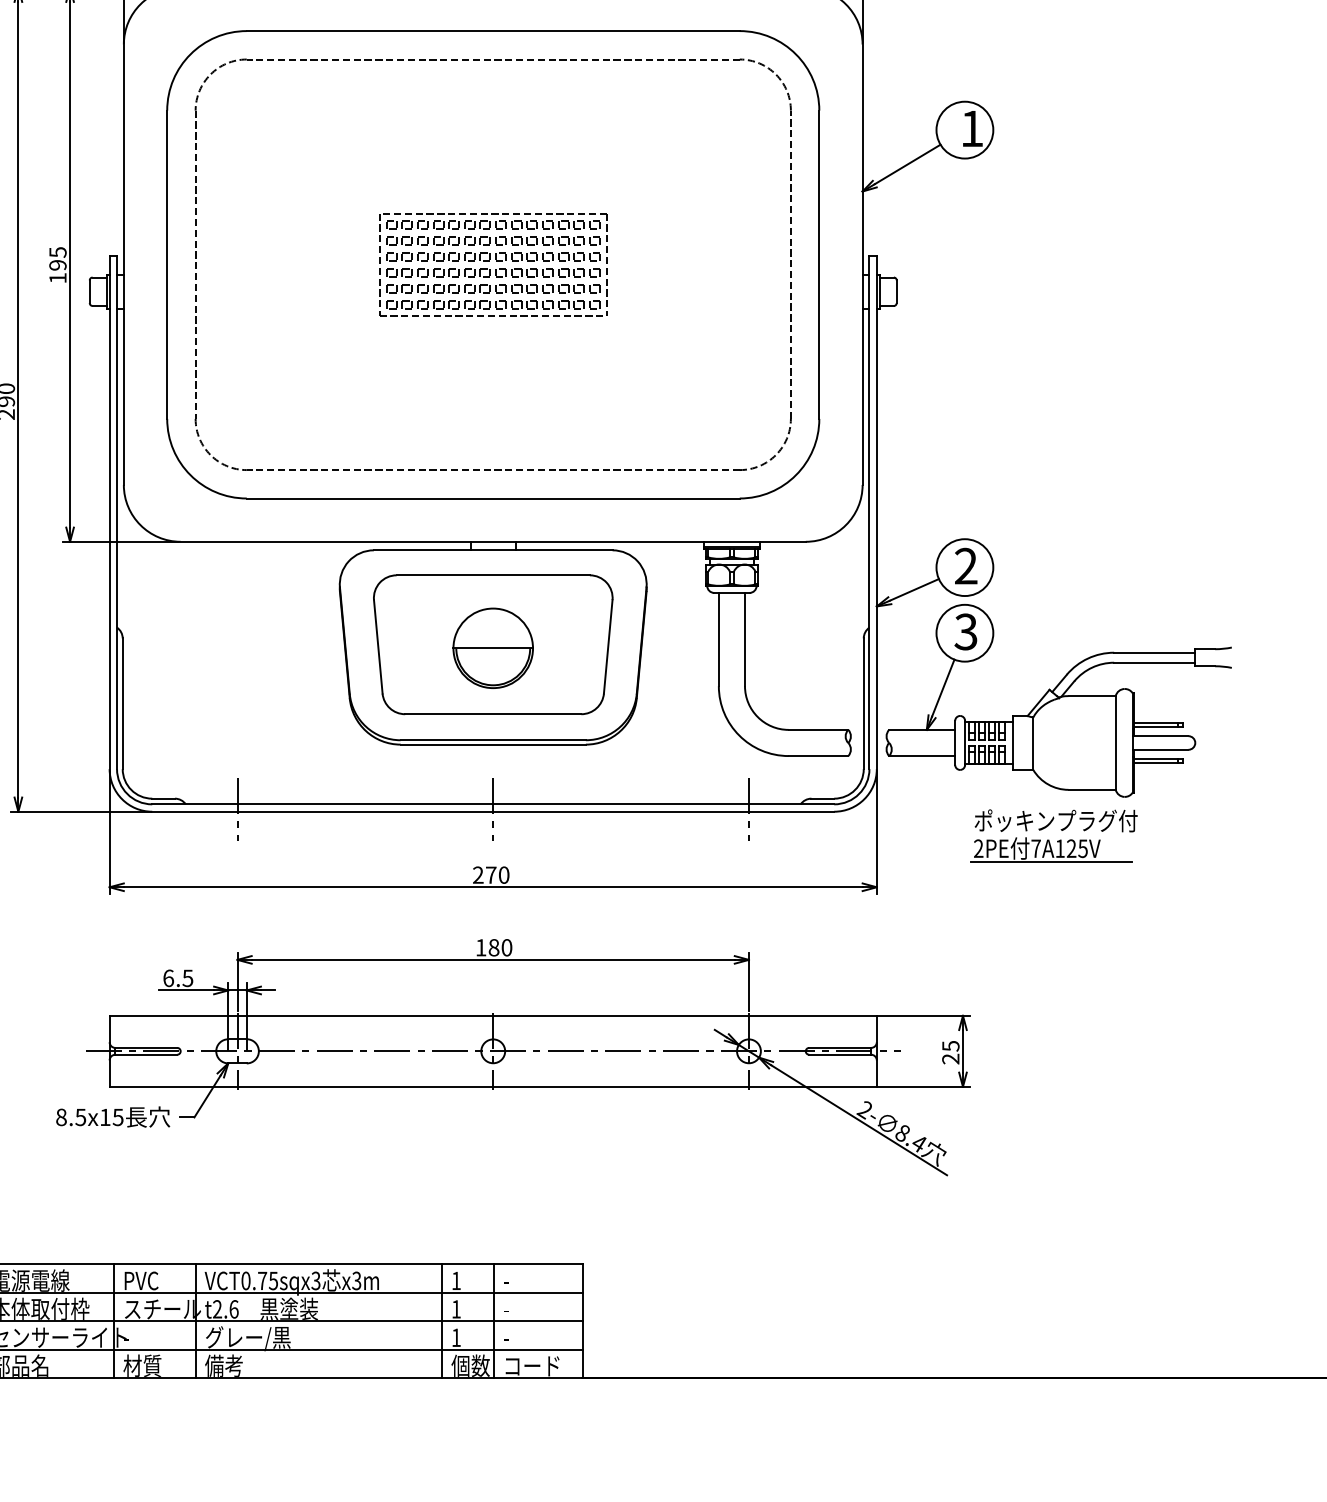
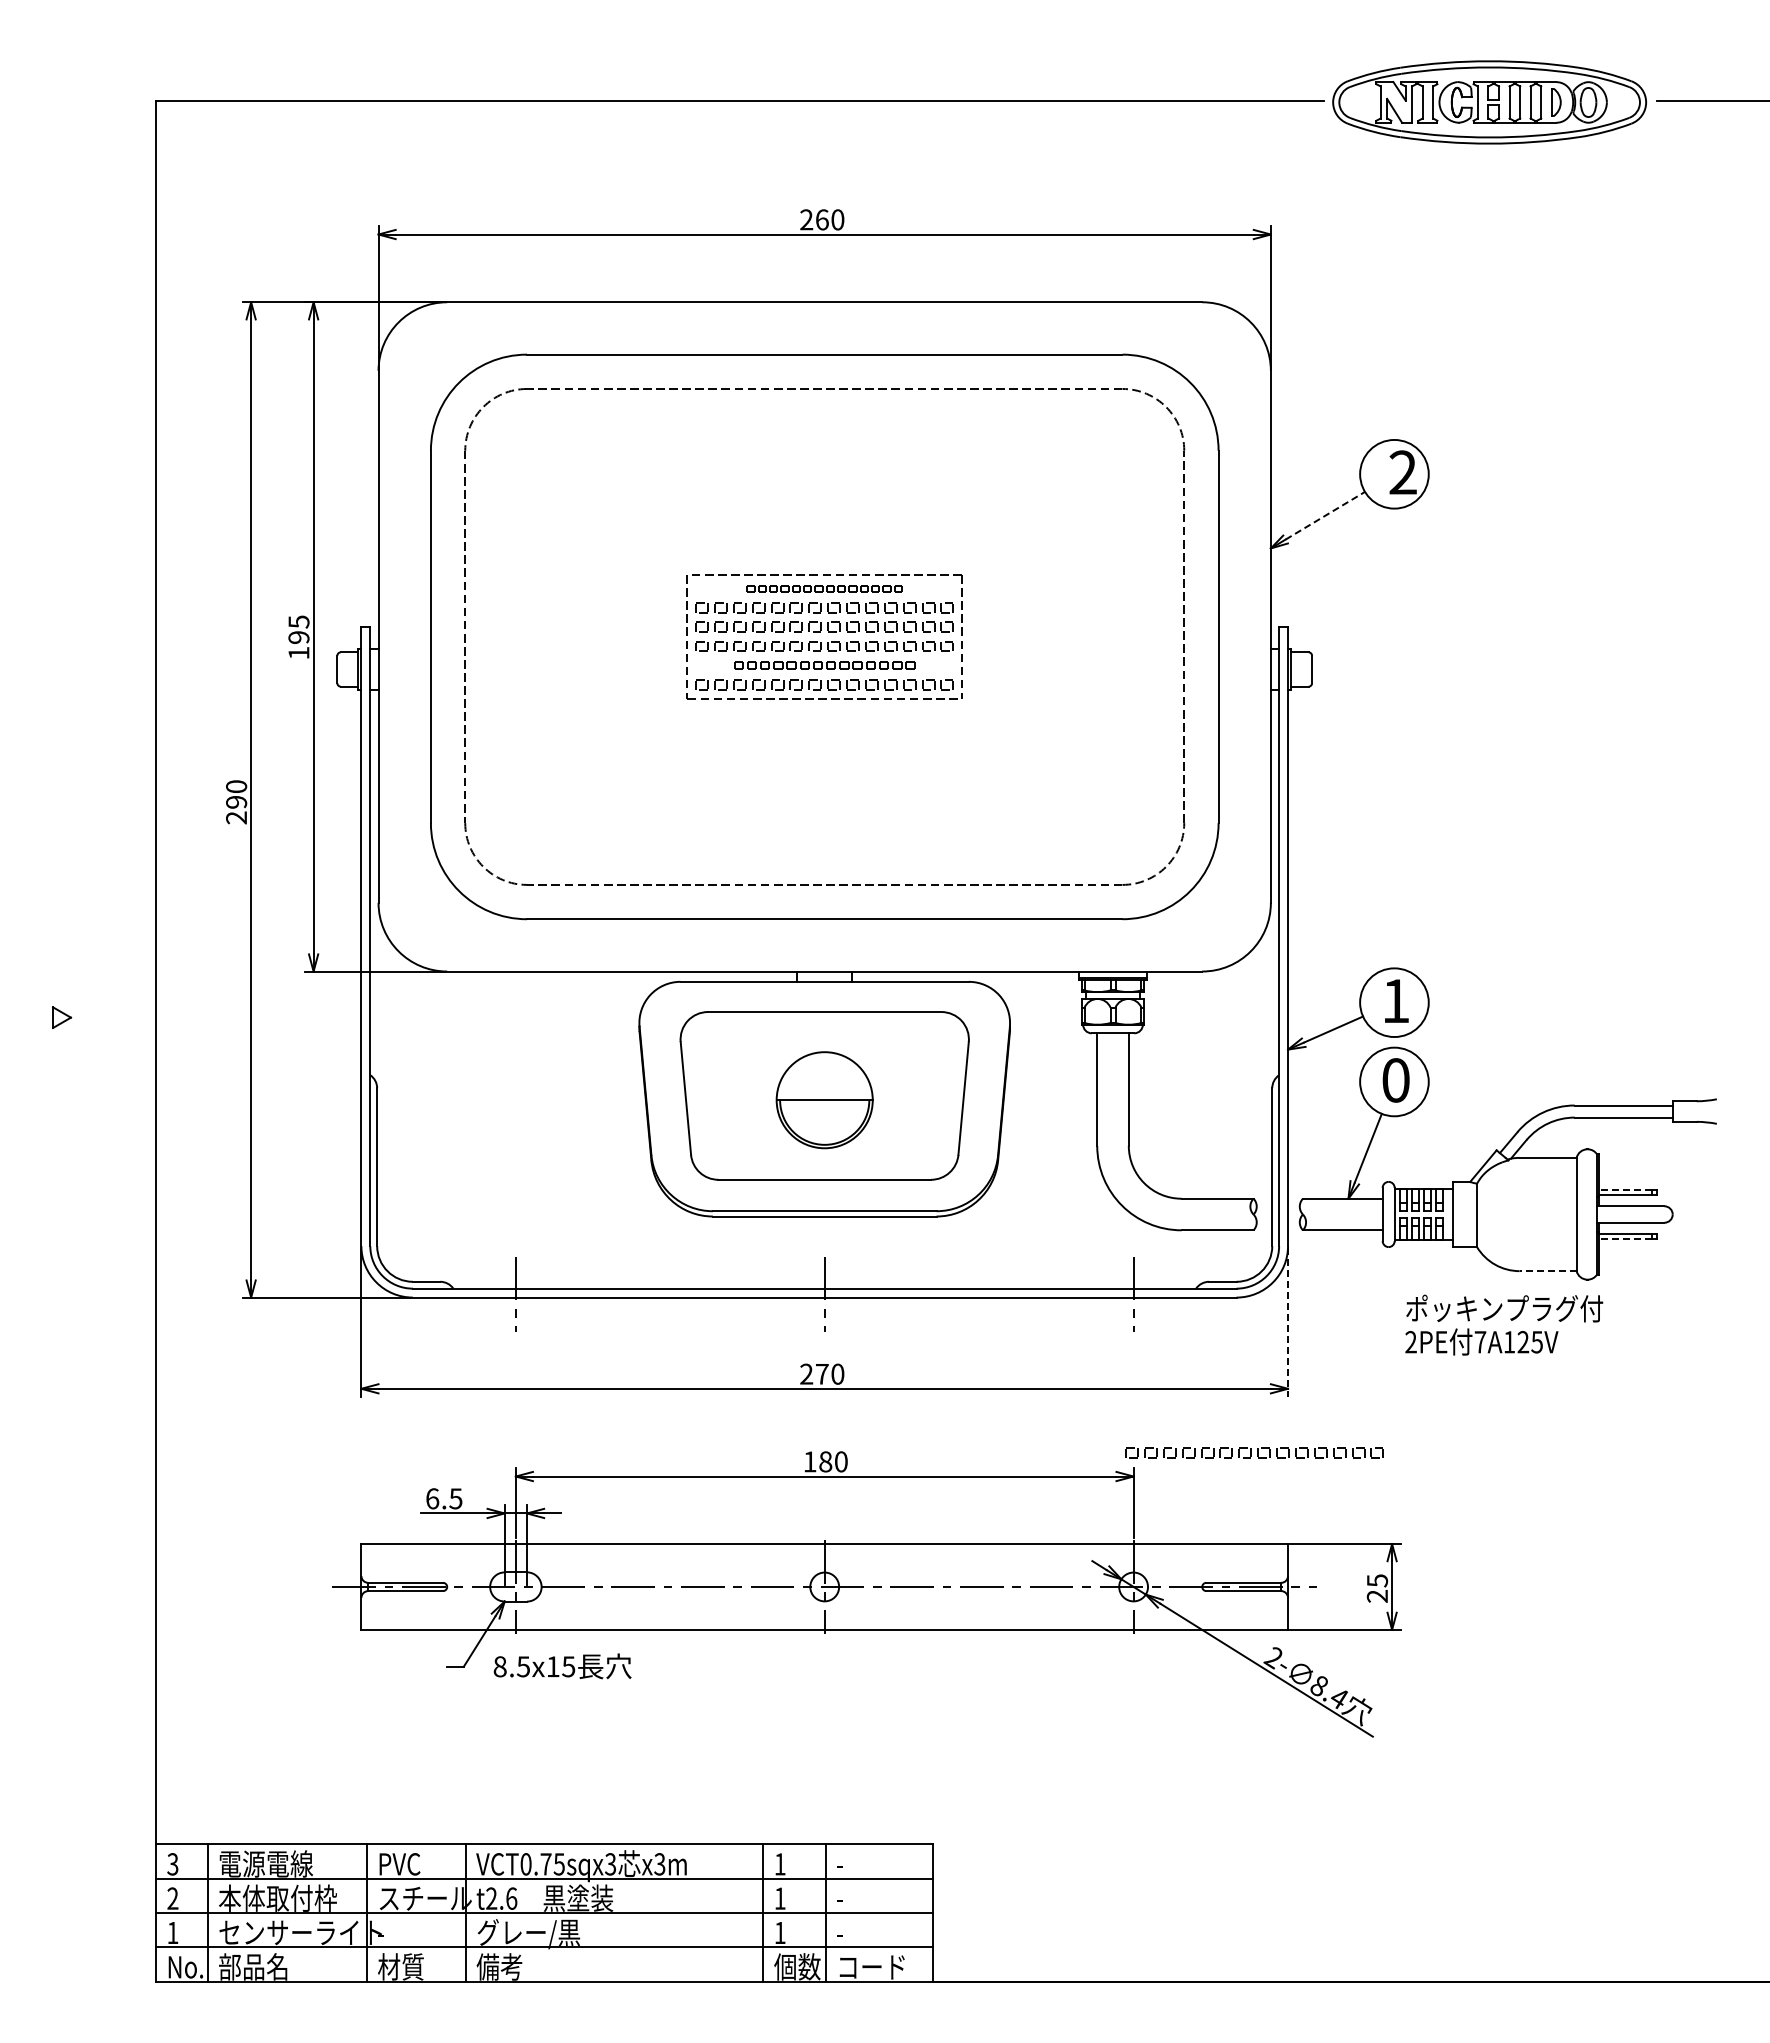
text: (971, 128) -> (1402, 472), 1 -> 2
line: (907, 164) -> (1325, 515), solid -> dashed
part: (493, 224) -> (824, 588), size x0.6
part: (493, 288) -> (824, 665), size x0.7
text: (965, 565) -> (1395, 1000), 2 -> 1
text: (965, 632) -> (1395, 1080), 3 -> 0
line: (1156, 723) -> (1625, 1190), solid -> dashed
line: (1156, 762) -> (1625, 1238), solid -> dashed
line: (1091, 790) -> (1547, 1271), solid -> dashed
line: (877, 832) -> (1288, 1322), solid -> dashed
line: (1051, 862) -> (1498, 1358), removed
part: (849, 940) -> (1254, 1452), added
text: (113, 1117) -> (562, 1666), moved

